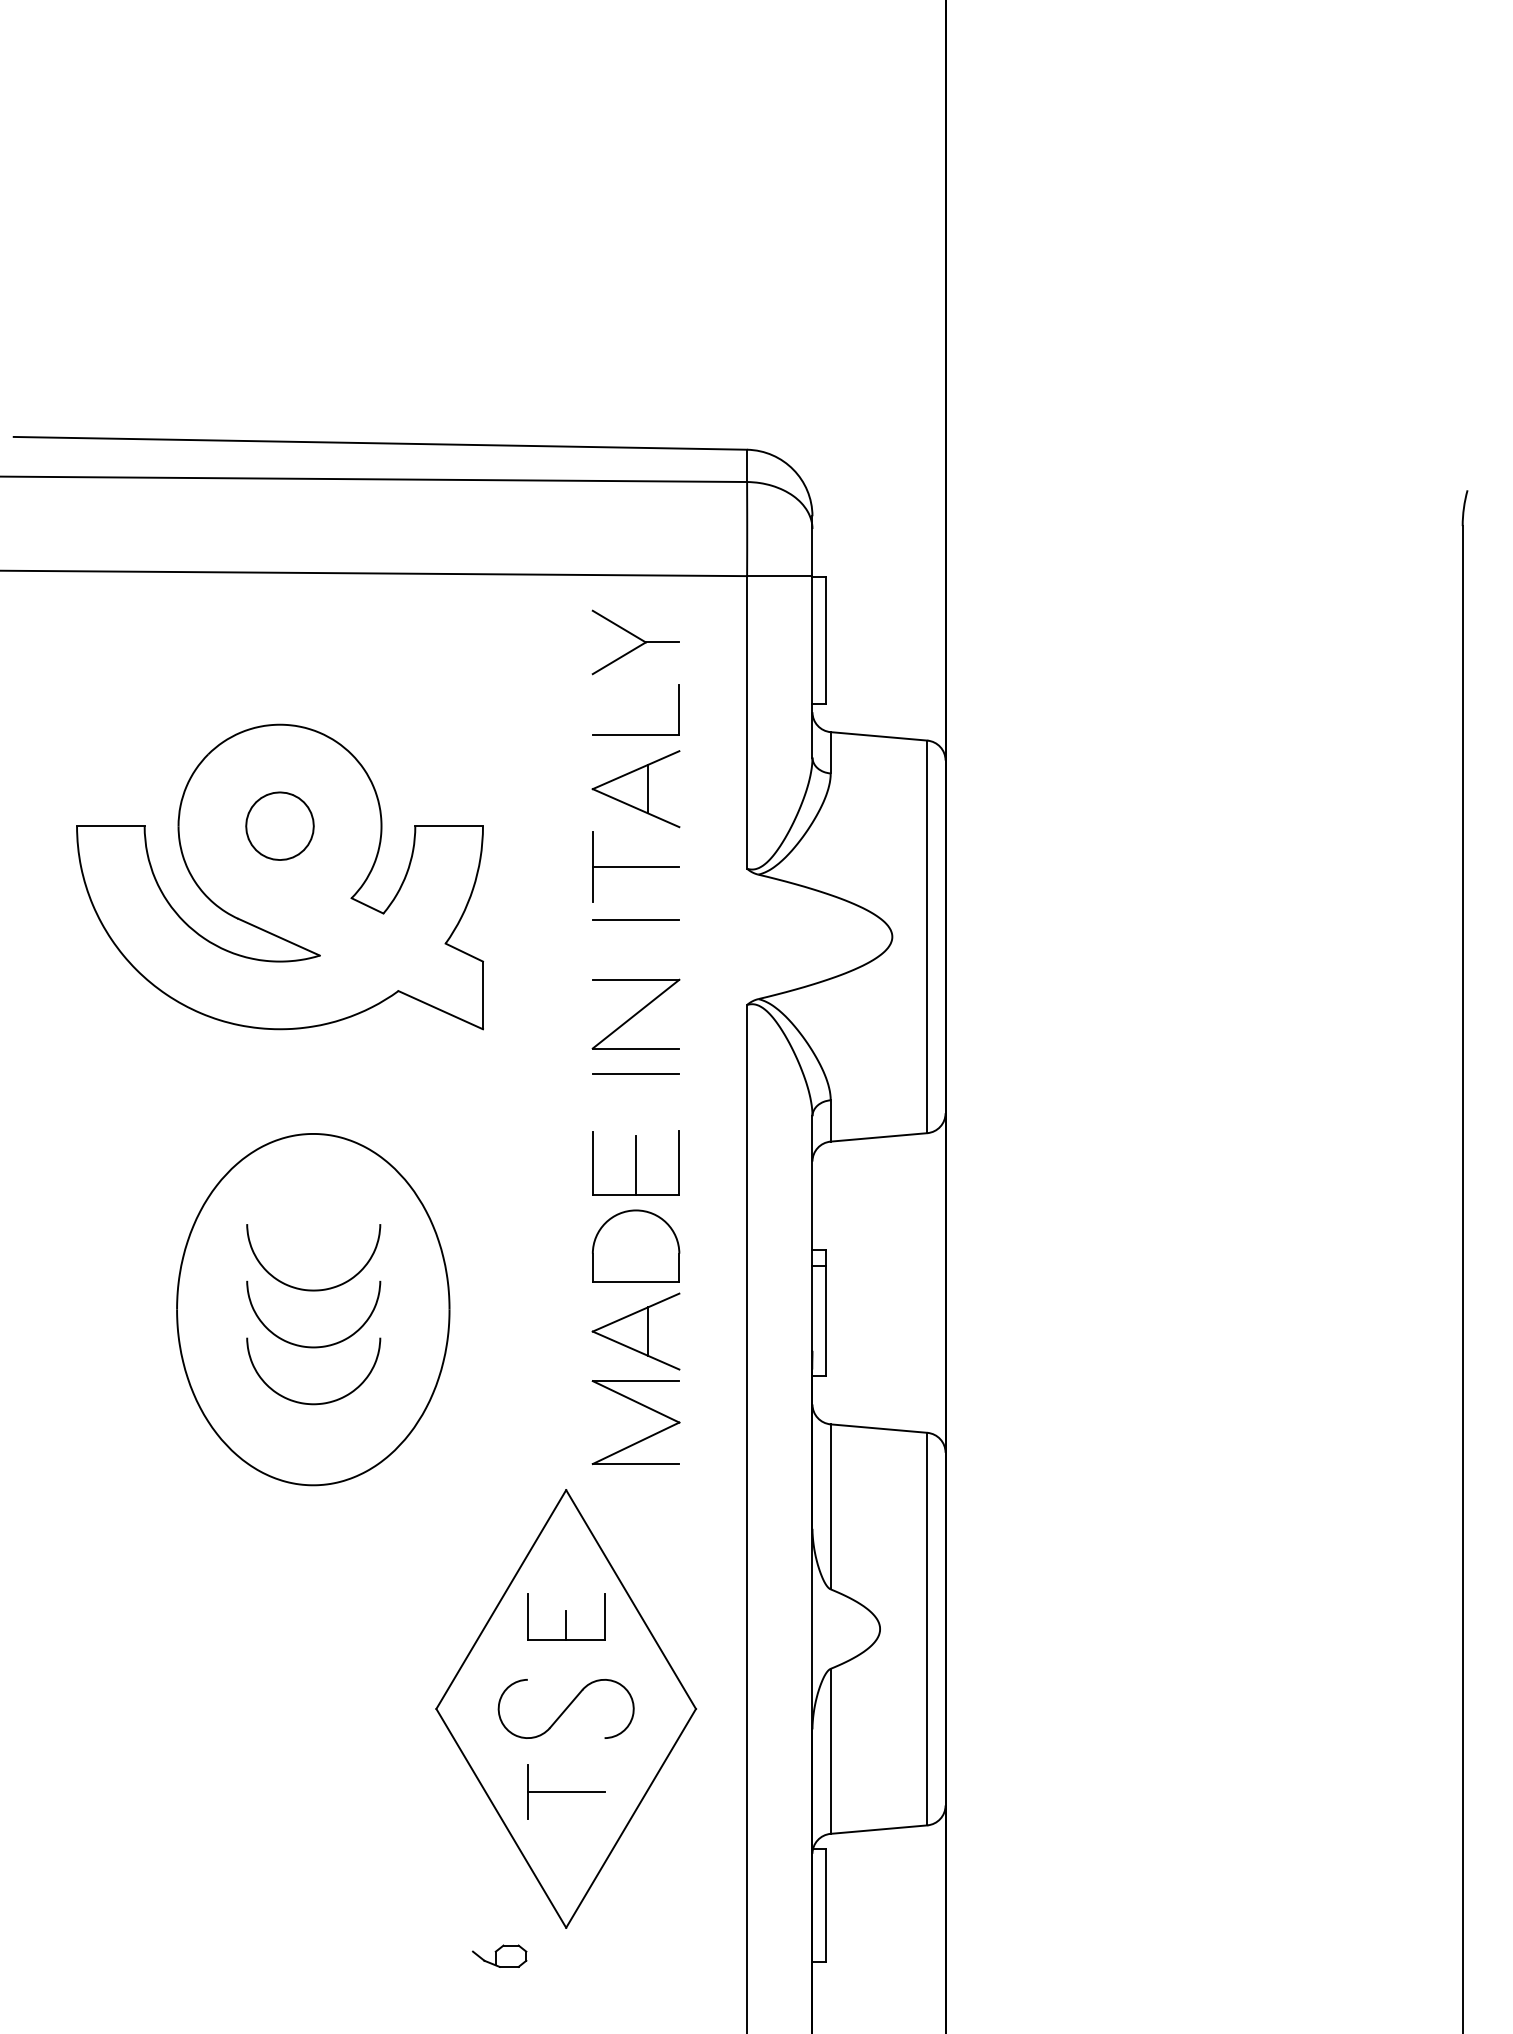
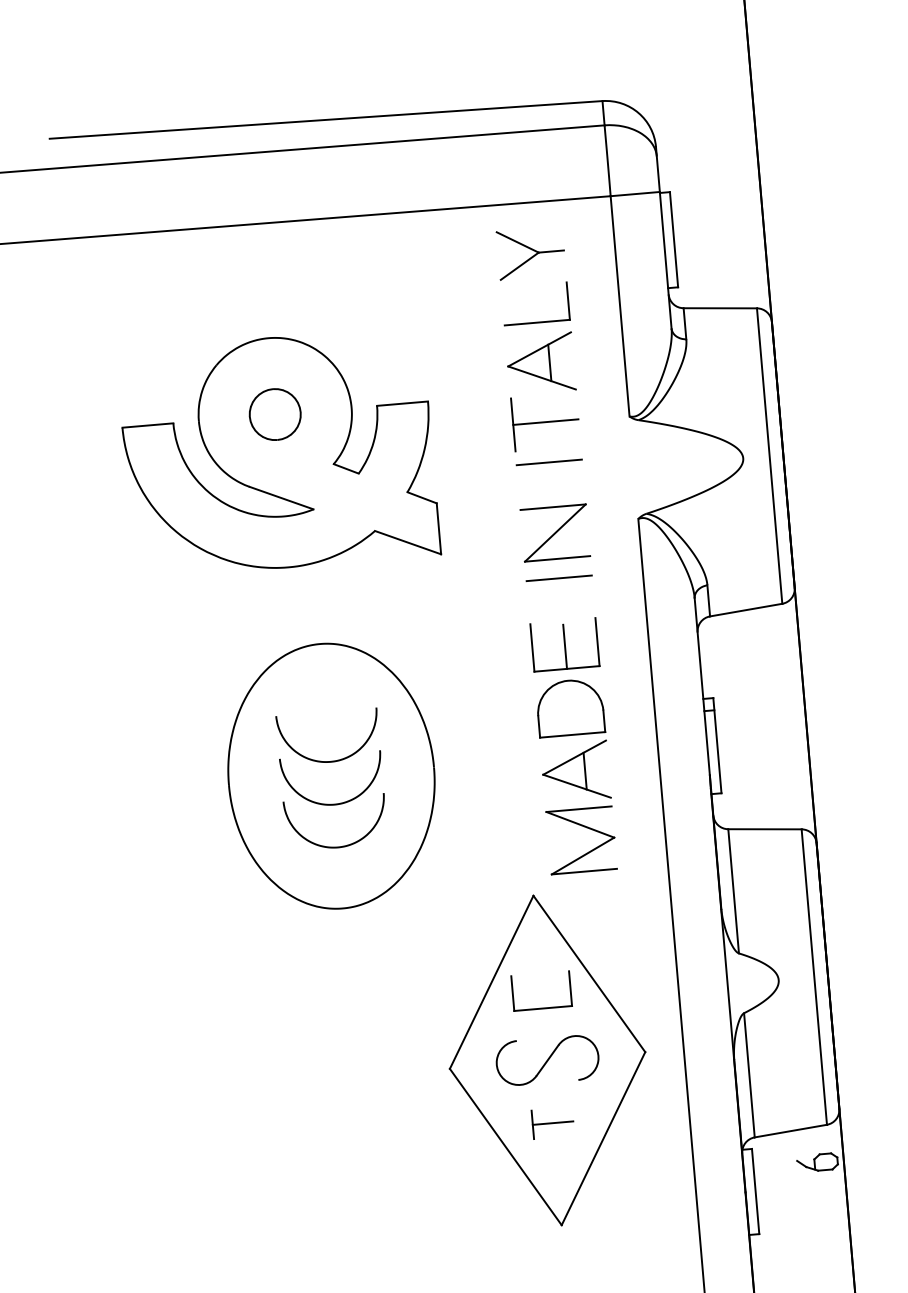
line: (566, 1625) -> (542, 997), removed
part: (566, 1791) -> (553, 1122), size x0.7
part: (499, 1955) -> (817, 1162), moved

